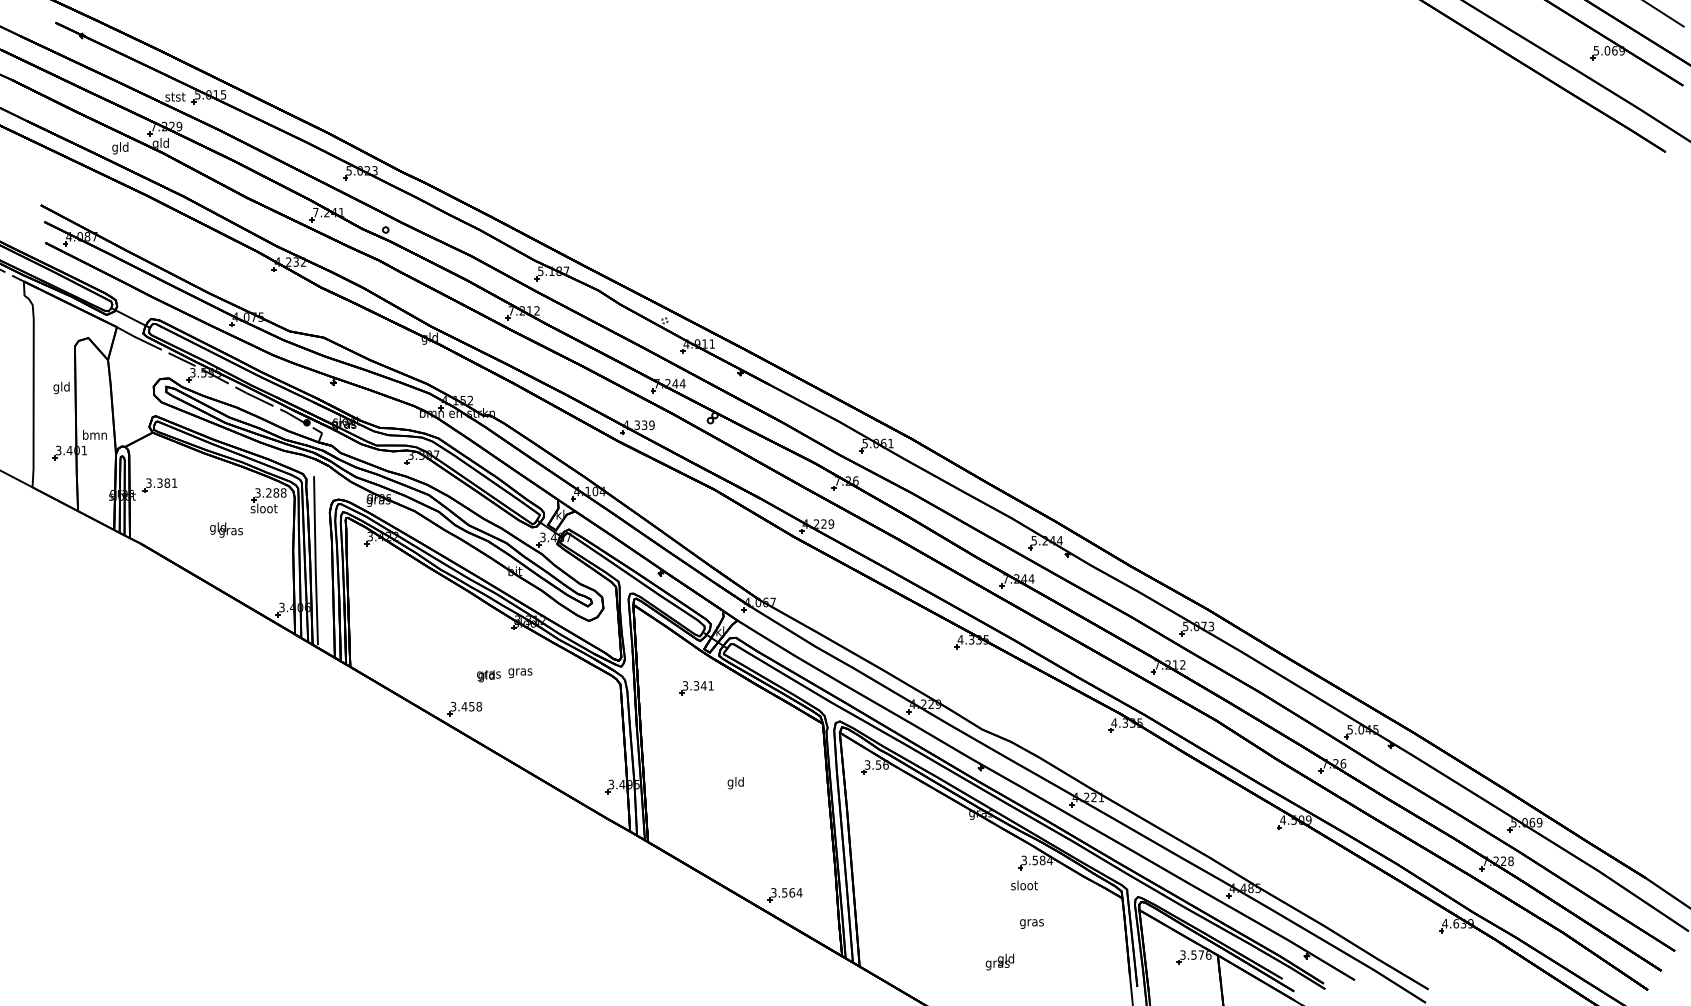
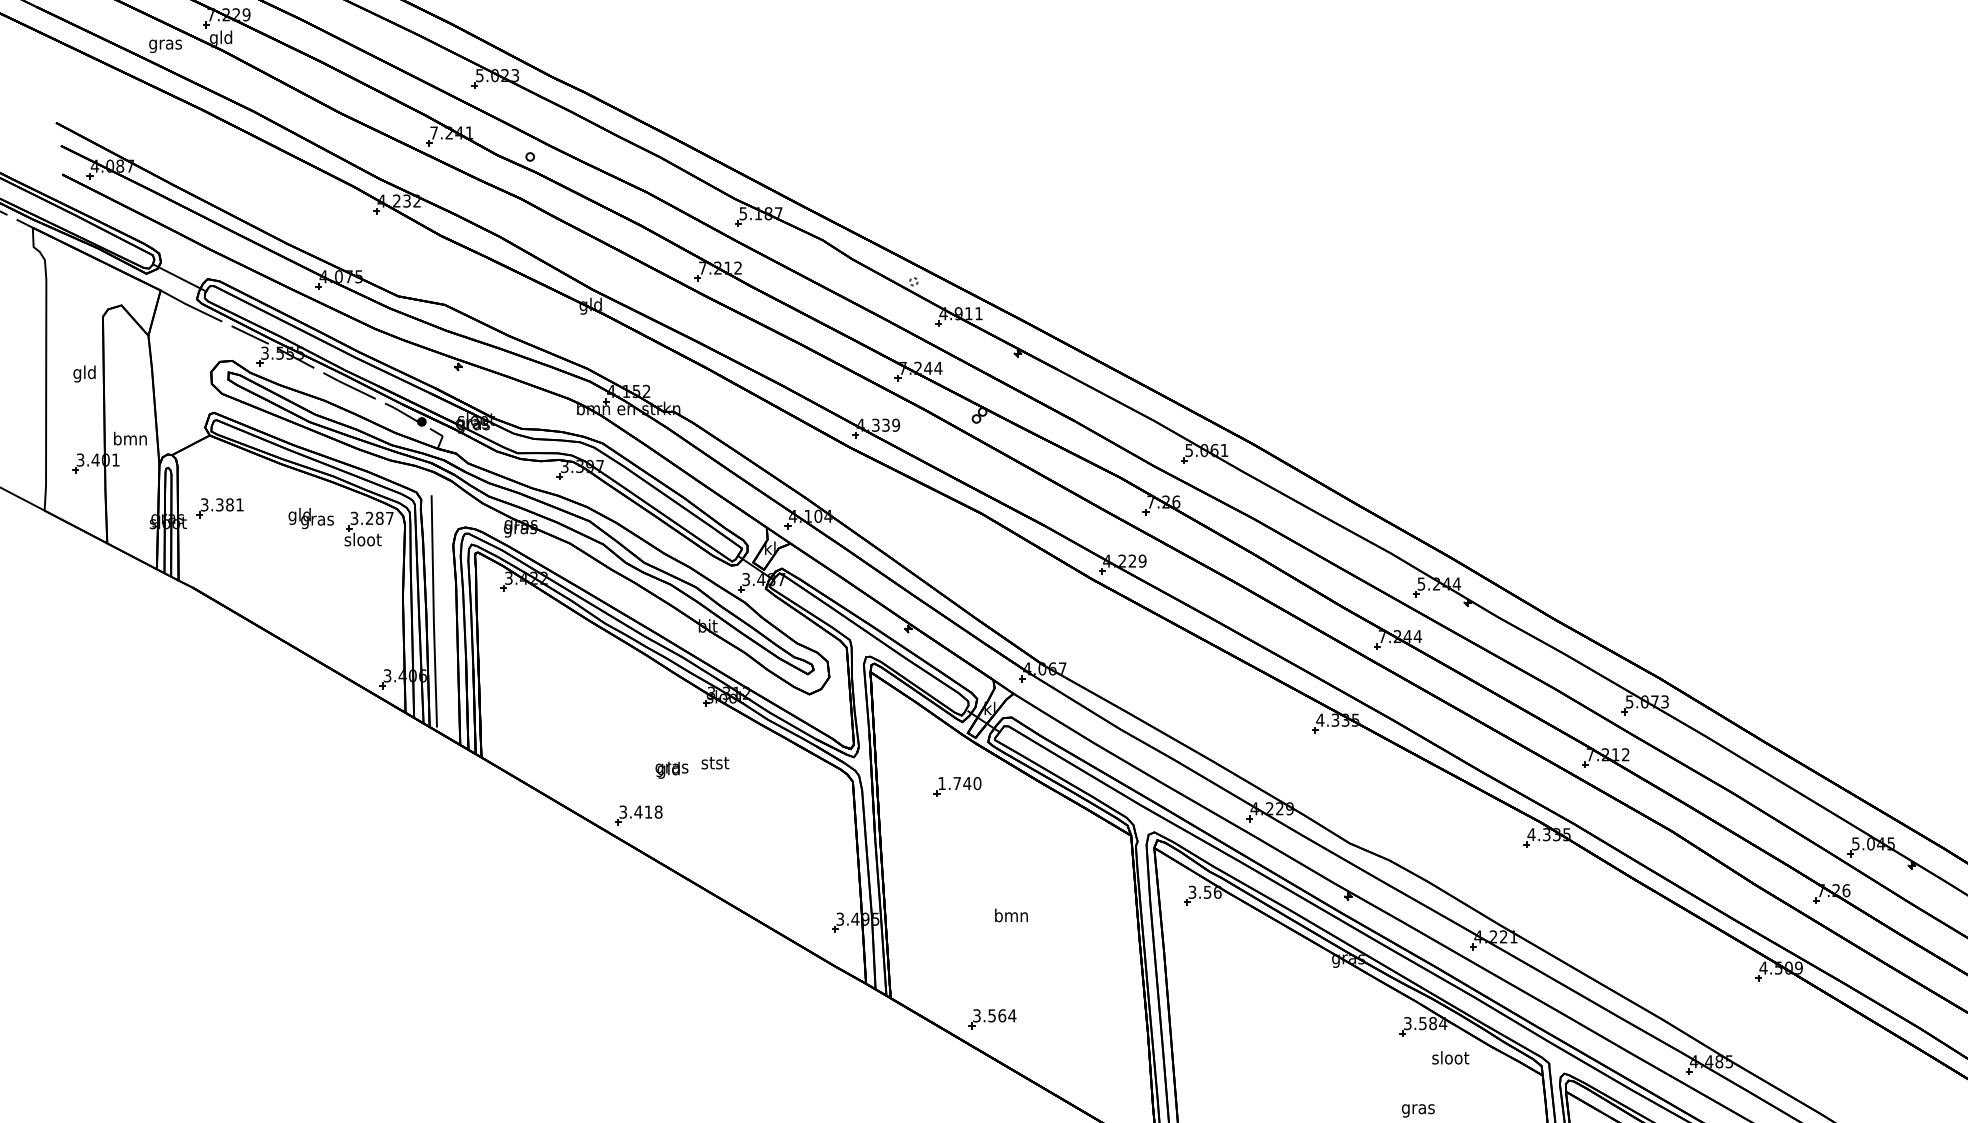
text: (120, 148) -> (165, 44), gld -> gras
text: (283, 492) -> (389, 517), 3.288 -> 3.287
text: (226, 529) -> (311, 517), moved
text: (520, 672) -> (715, 765), gras -> stst
text: (698, 685) -> (960, 783), 3.341 -> 1.740
text: (471, 706) -> (648, 811), 3.458 -> 3.418
text: (735, 783) -> (1010, 917), gld -> bmn
text: (1024, 885) -> (1450, 1057), moved
part: (784, 895) -> (991, 1019), moved

